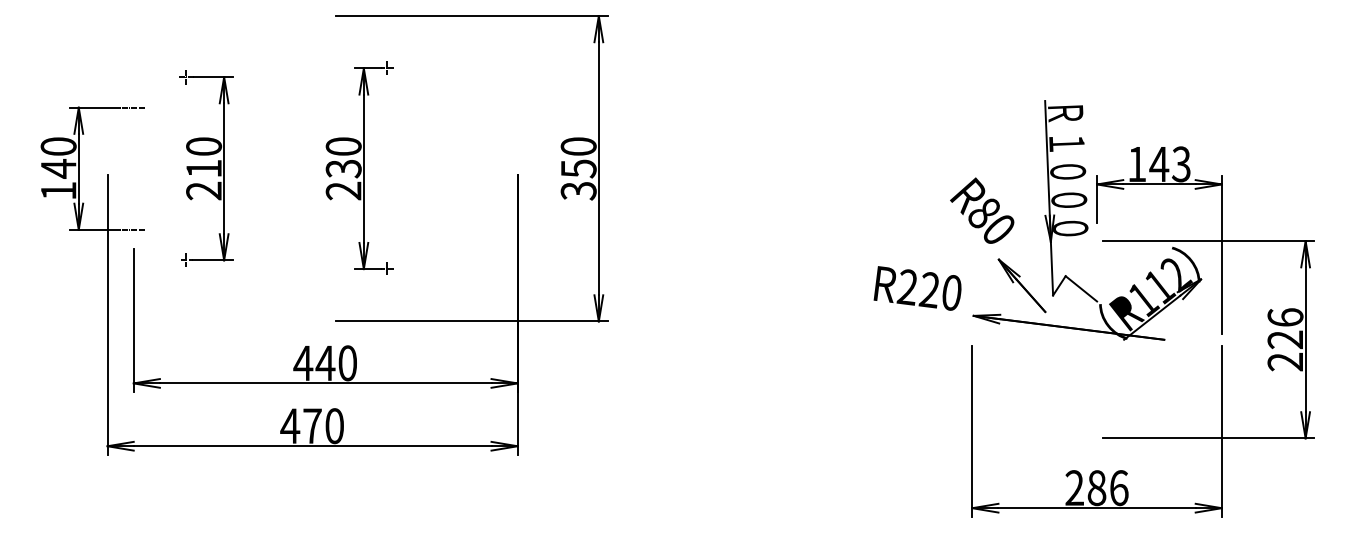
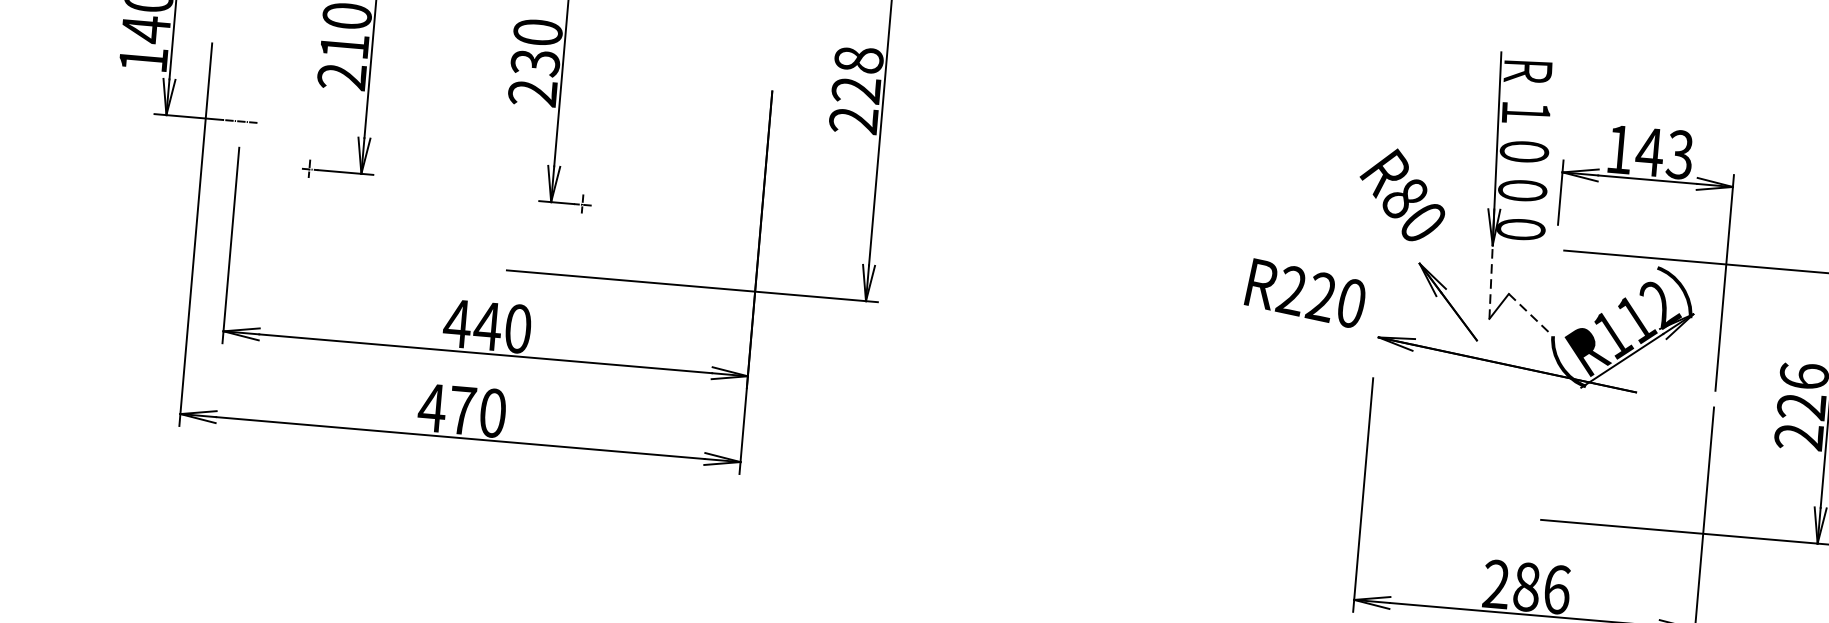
text: (578, 168) -> (856, 89), 350 -> 228
line: (1051, 268) -> (1490, 281), solid -> dashed
line: (1081, 289) -> (1528, 314), solid -> dashed

